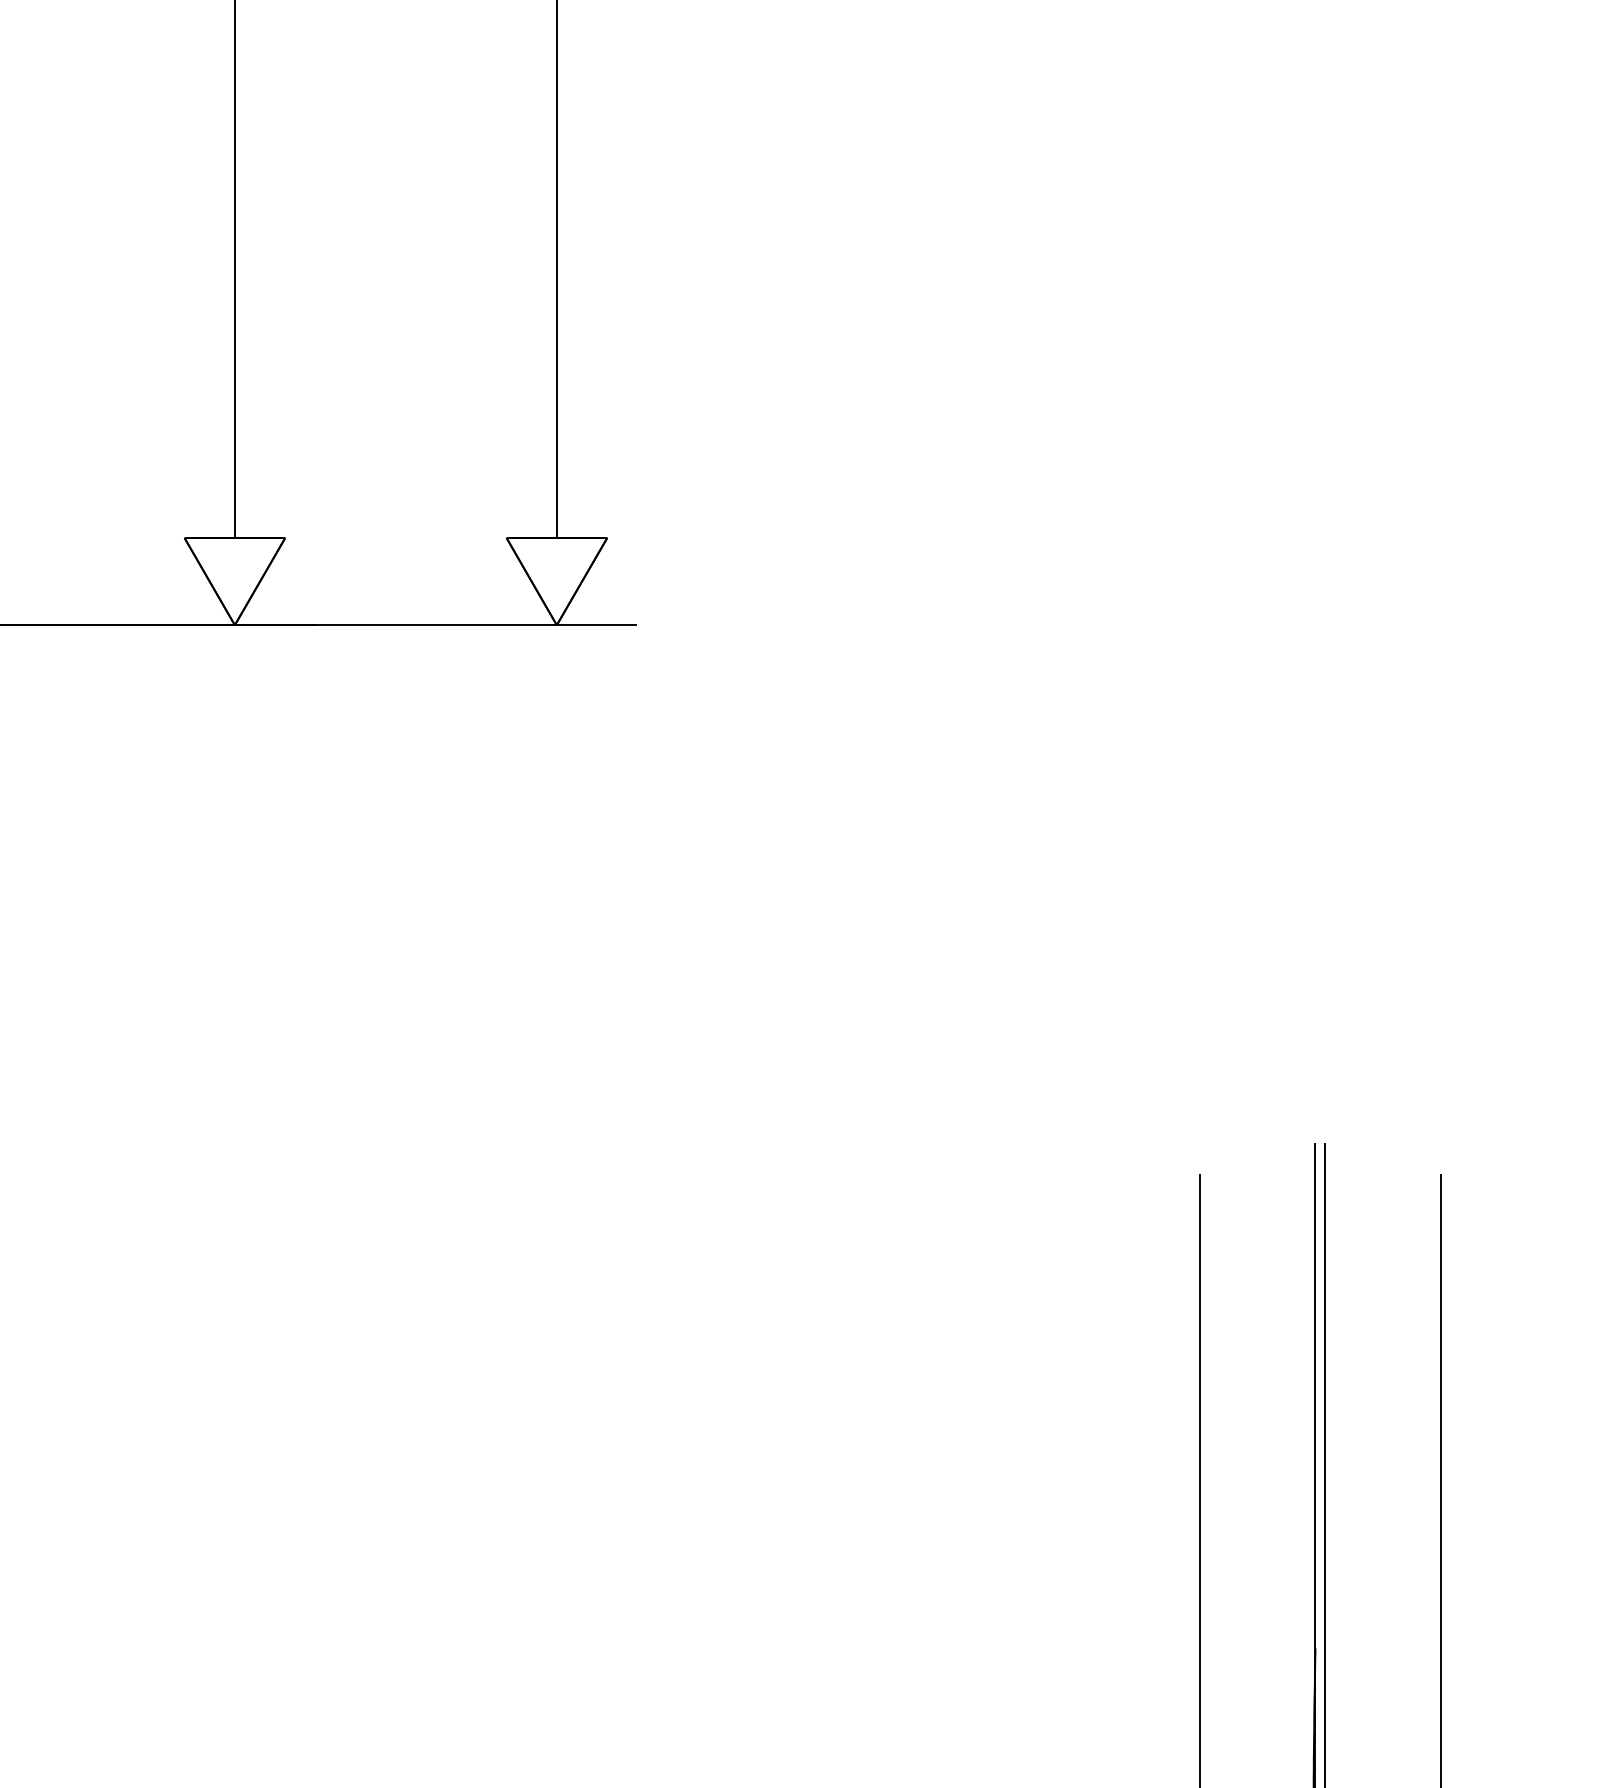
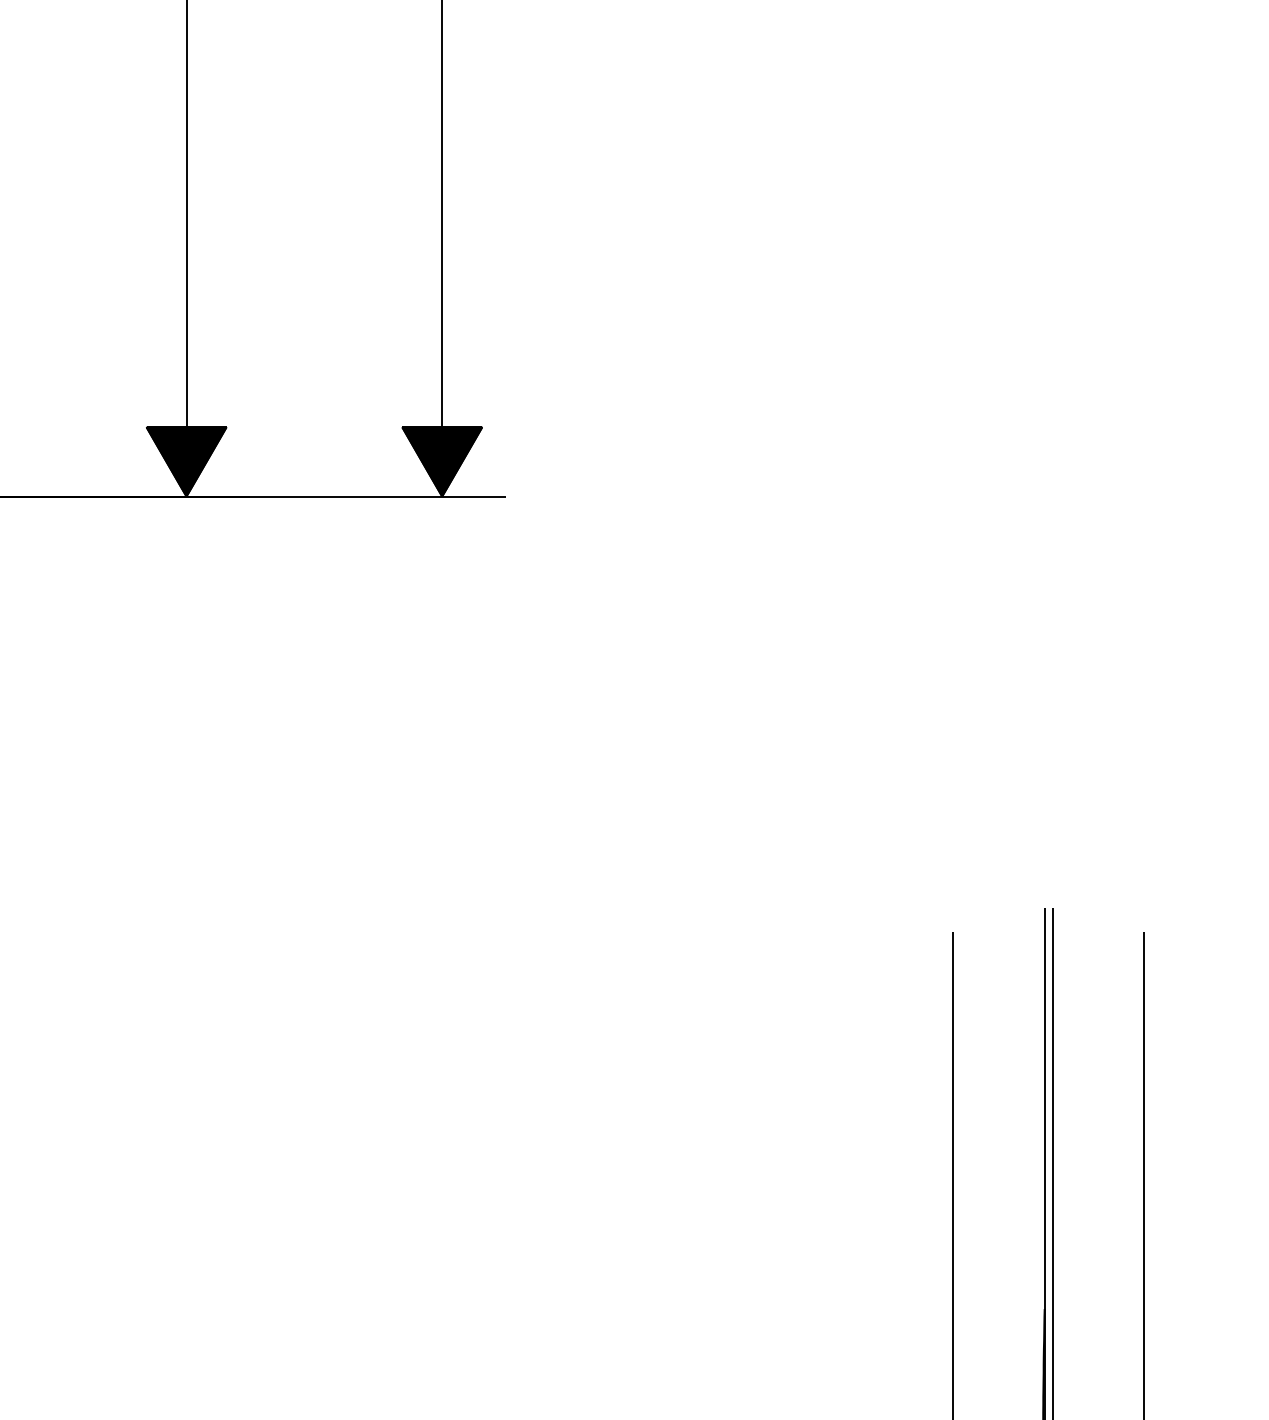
fill: (234, 581) -> (186, 461), added
fill: (557, 581) -> (442, 461), added

